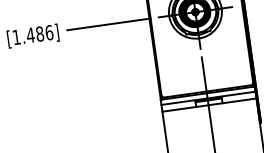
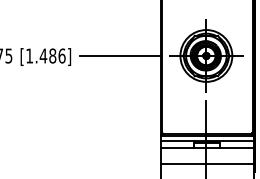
line: (211, 121) -> (206, 164), added

